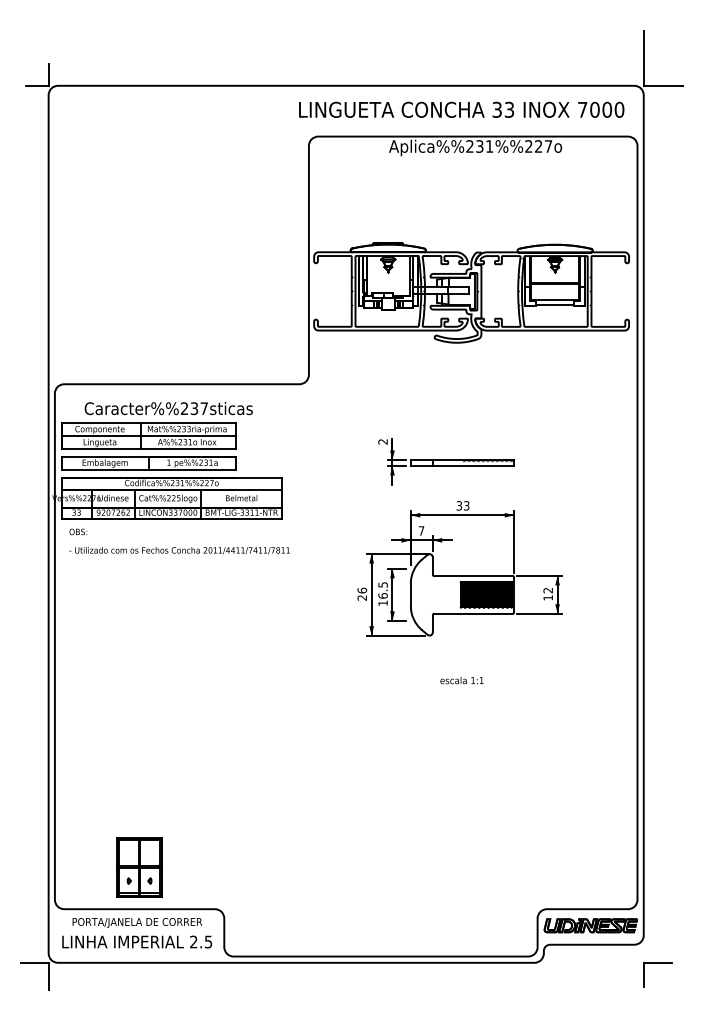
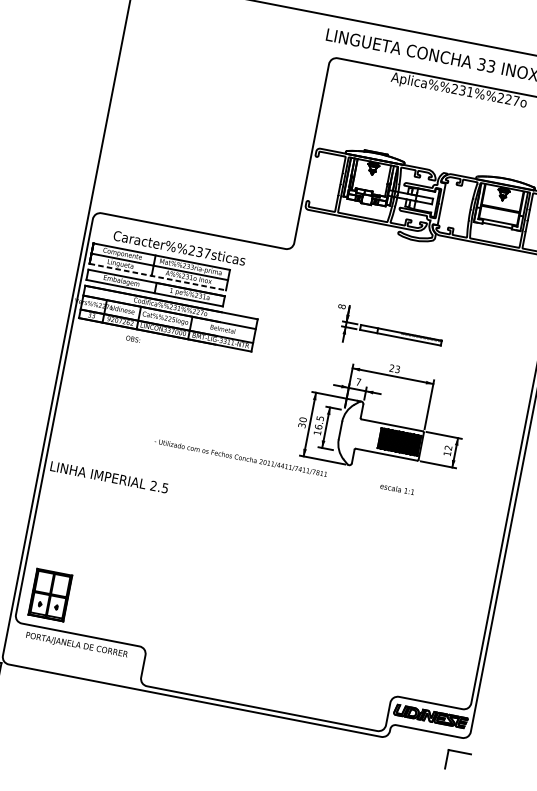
text: (382, 441) -> (341, 306), 2 -> 8
line: (149, 449) -> (158, 277), solid -> dashed
text: (459, 506) -> (391, 368), 33 -> 23
text: (78, 531) -> (133, 338), moved
text: (179, 550) -> (240, 457), moved
text: (362, 593) -> (302, 422), 26 -> 30
text: (461, 680) -> (396, 489), moved
part: (139, 867) -> (50, 595), moved
text: (137, 941) -> (109, 477), moved
part: (657, 963) -> (459, 752), moved

